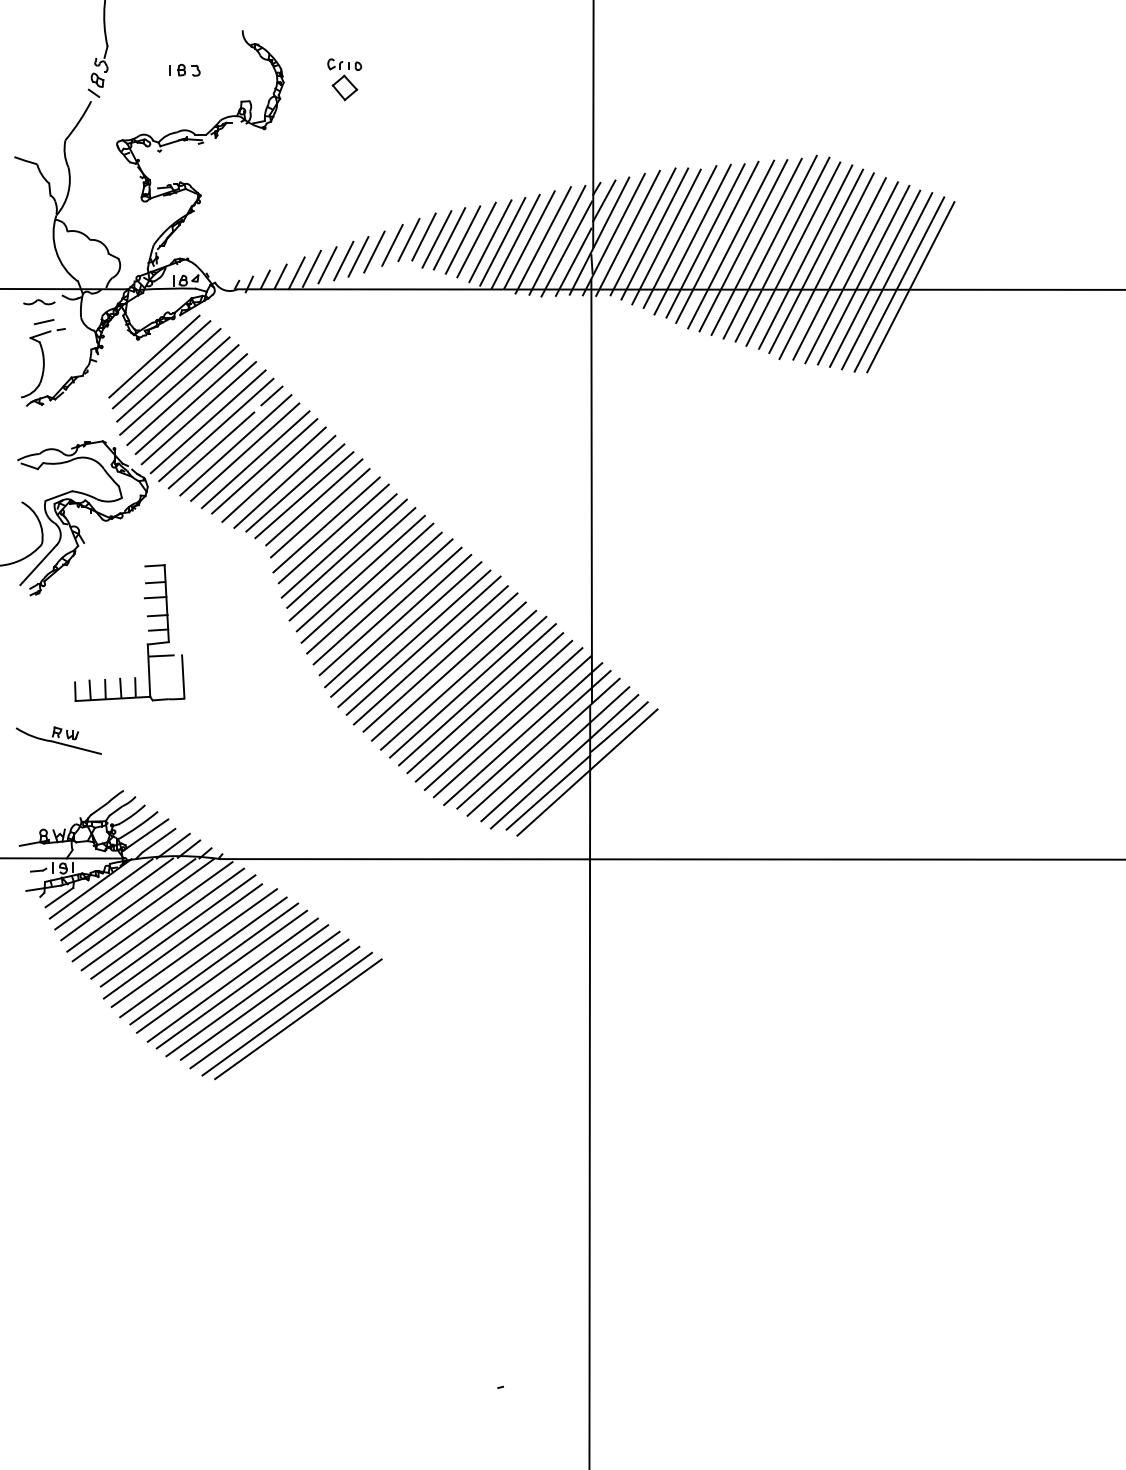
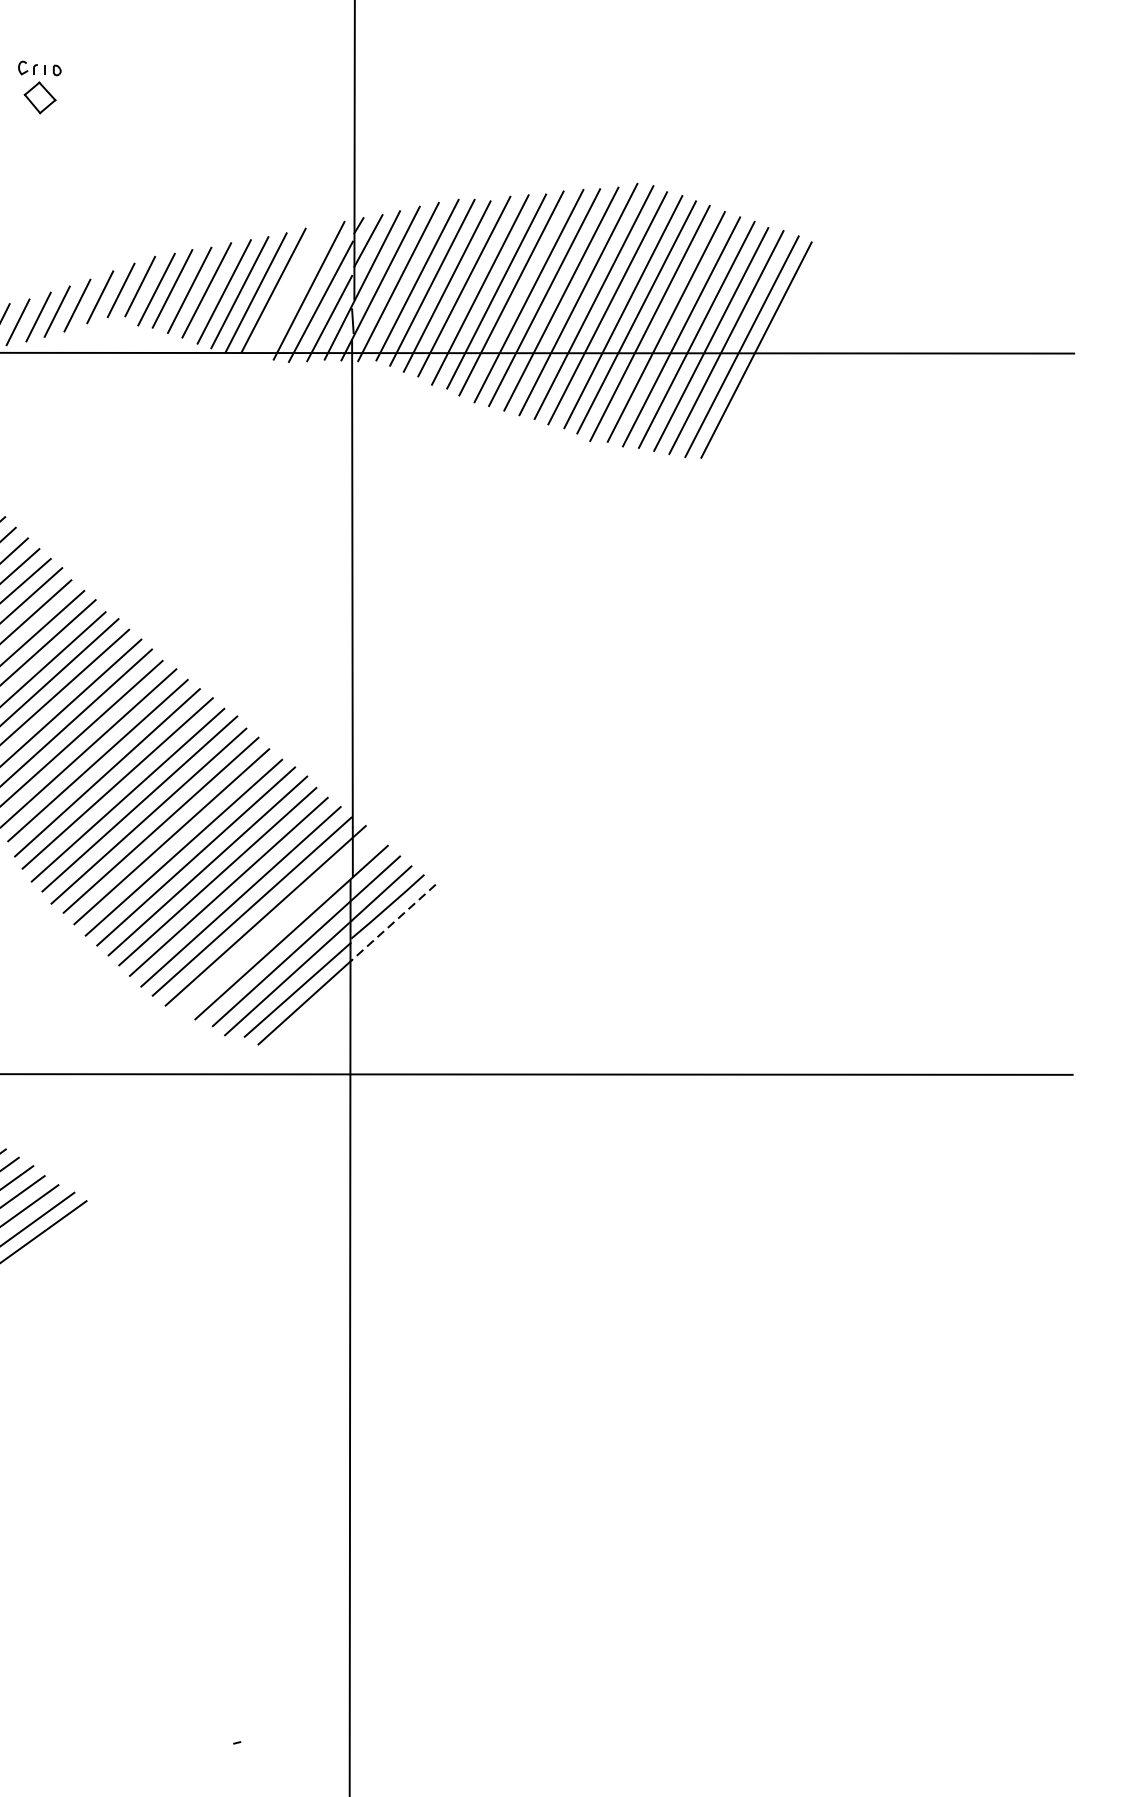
line: (542, 240) -> (290, 290), removed
line: (533, 739) -> (278, 922), removed
line: (624, 739) -> (394, 922), solid -> dashed

